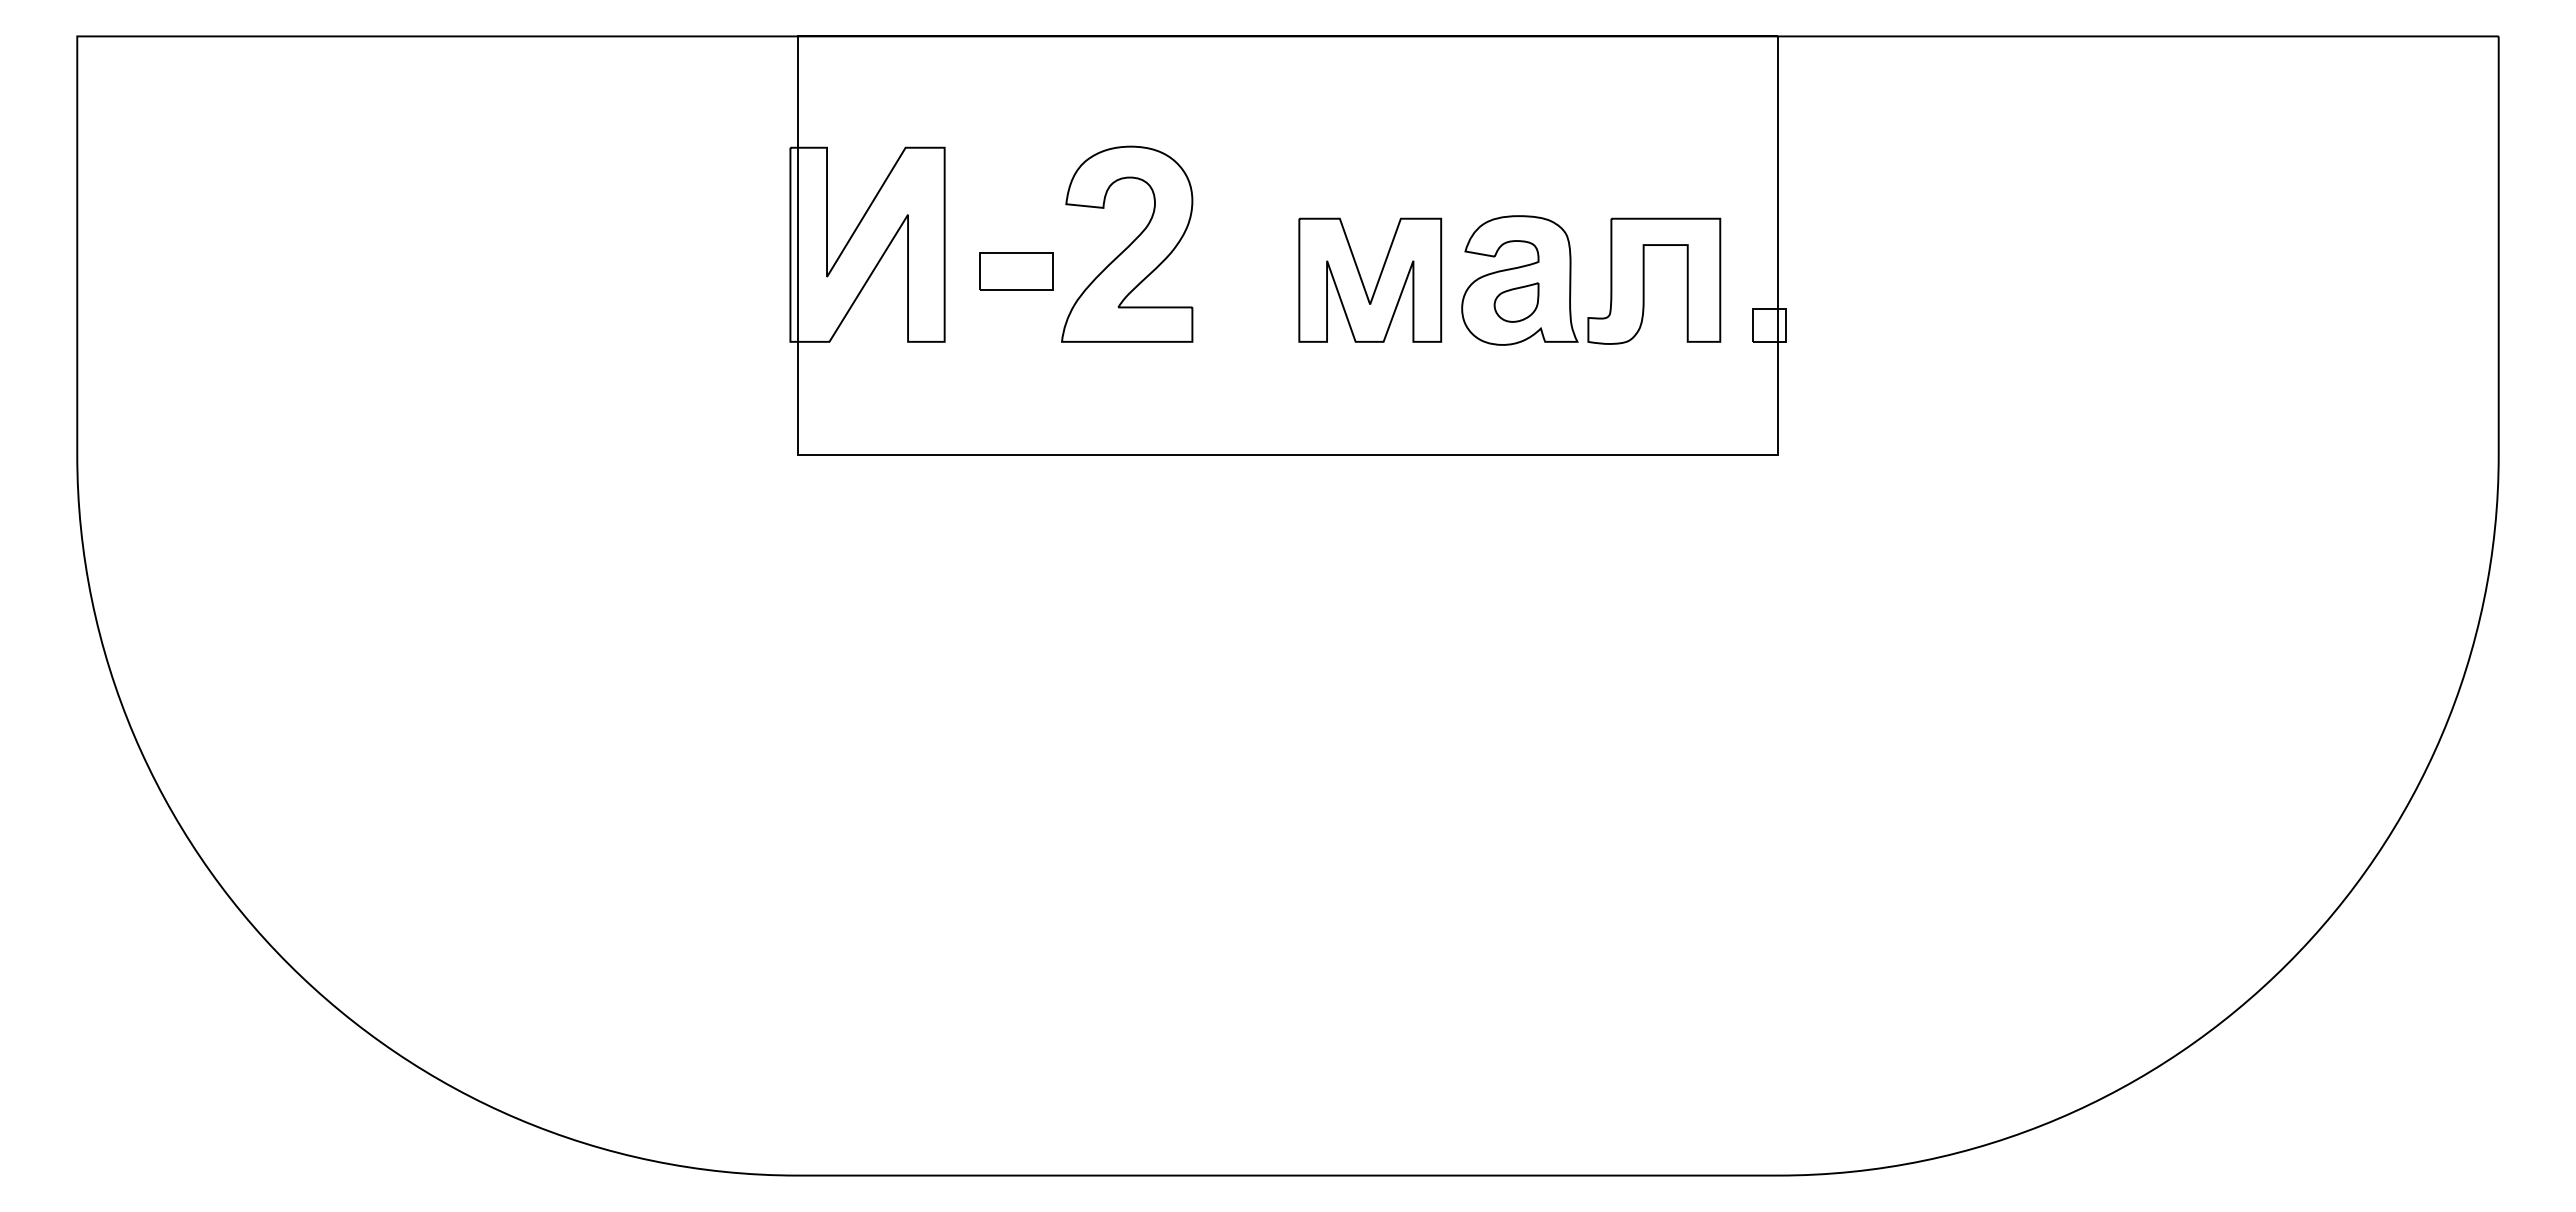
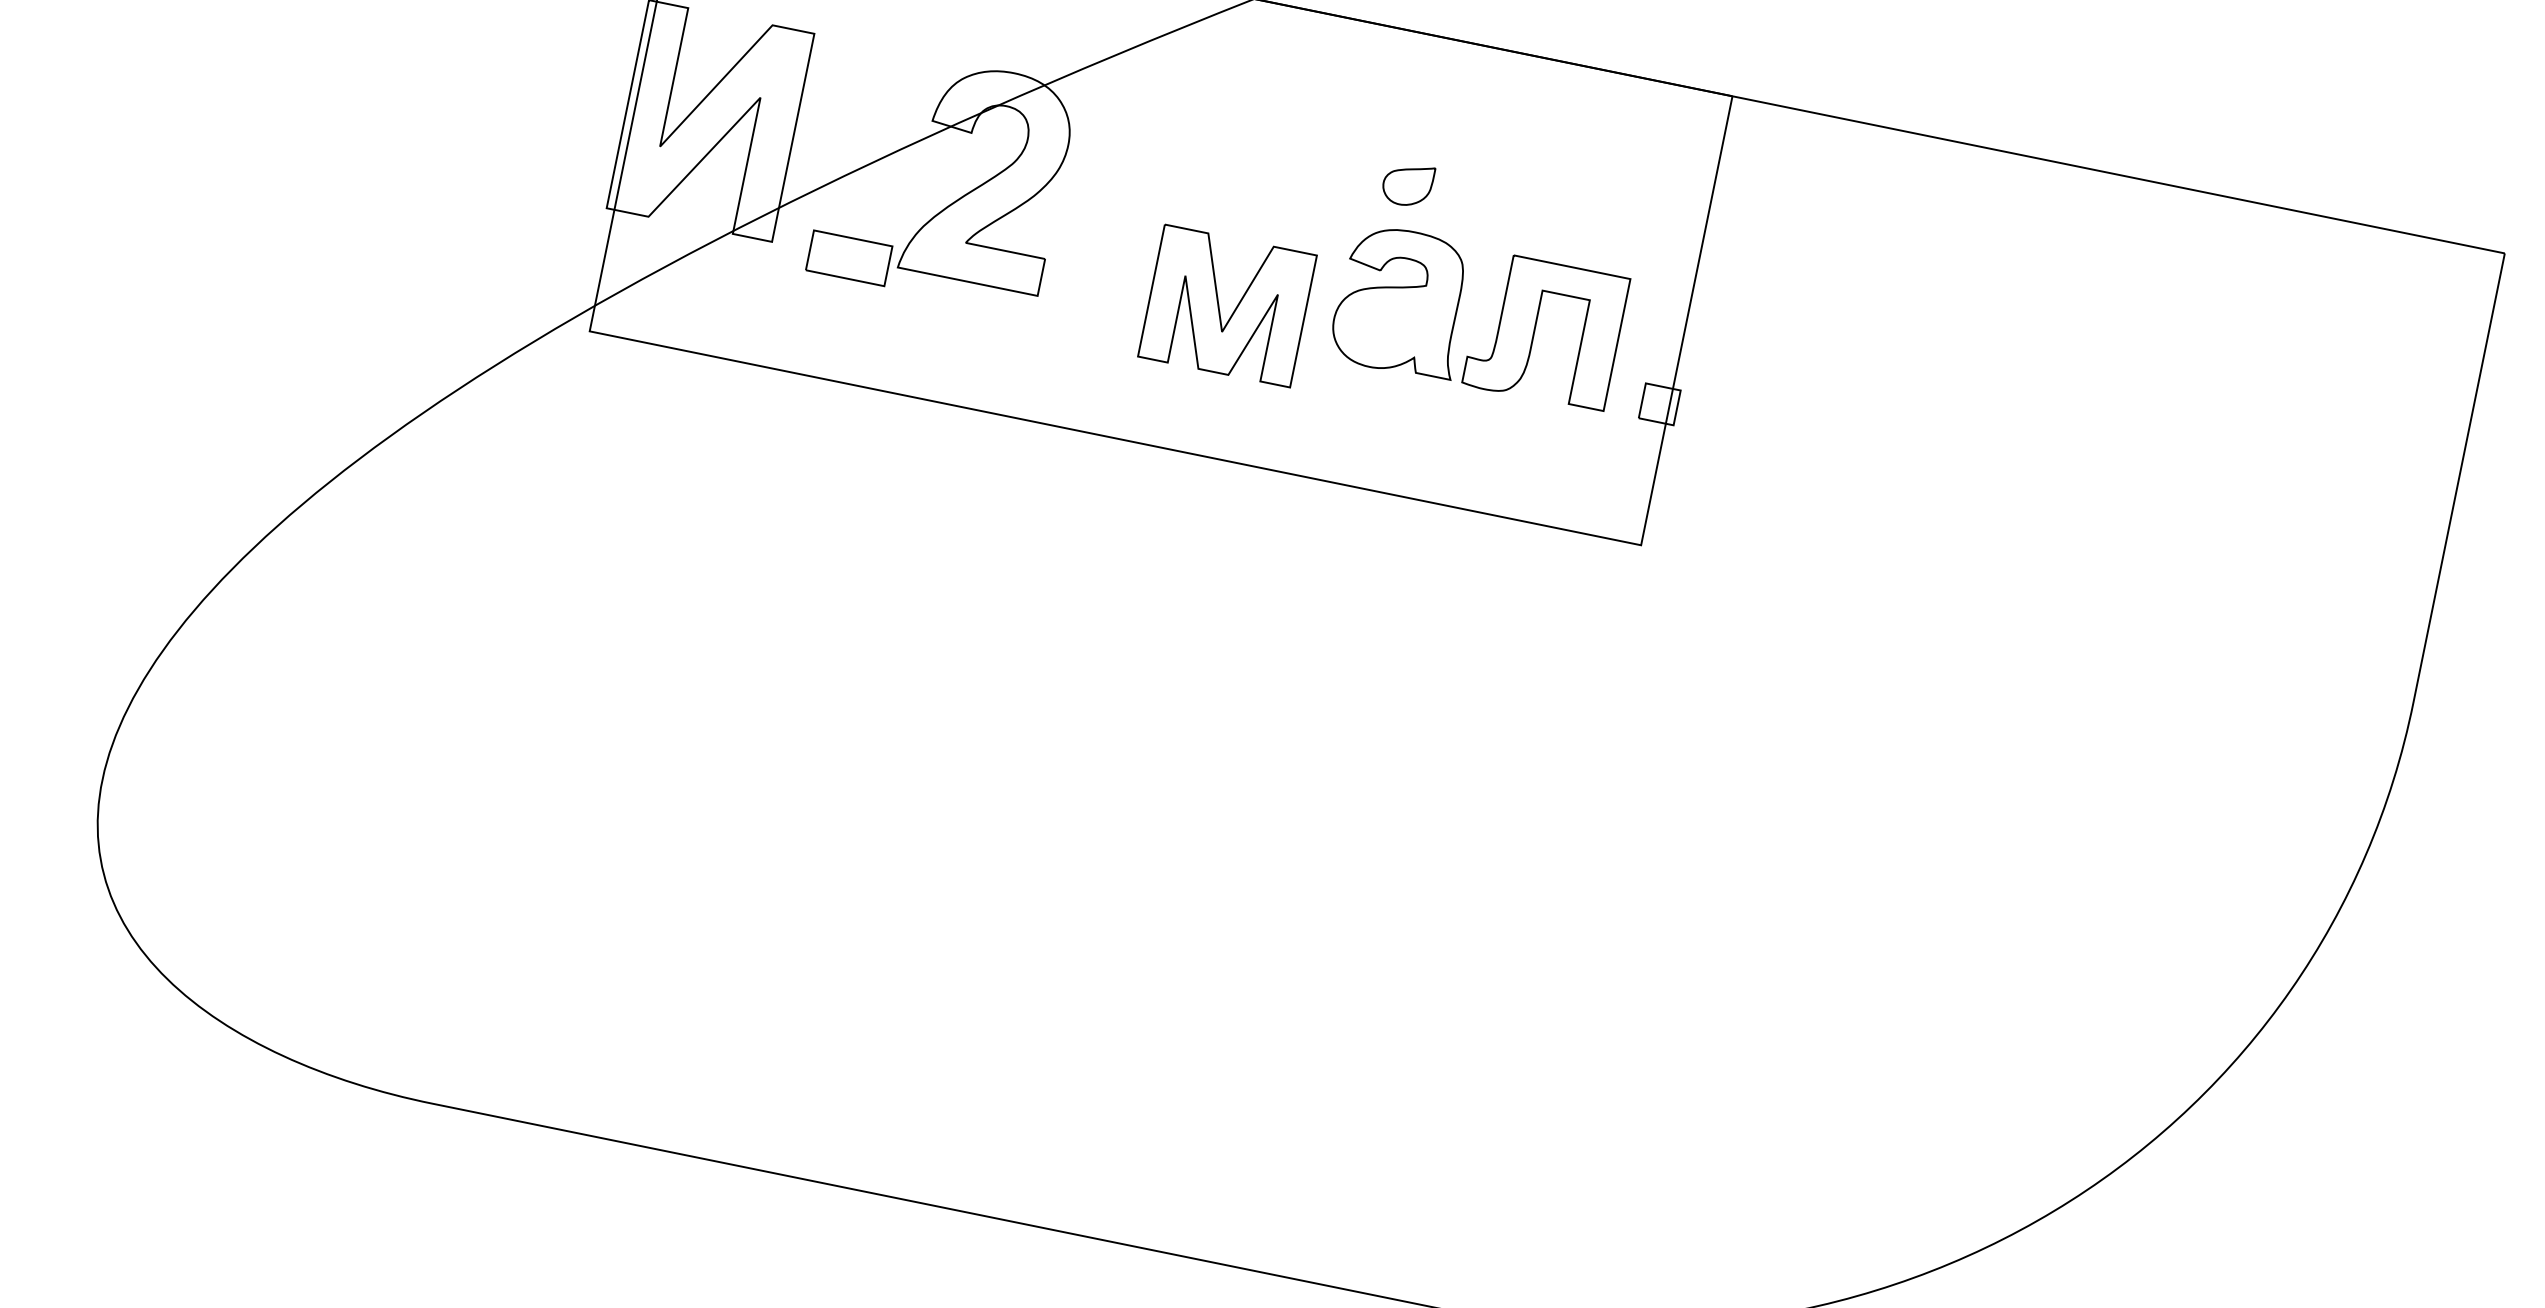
part: (1016, 271) -> (848, 258), moved
part: (1377, 280) -> (1235, 307), moved
part: (1516, 302) -> (1407, 184), moved

